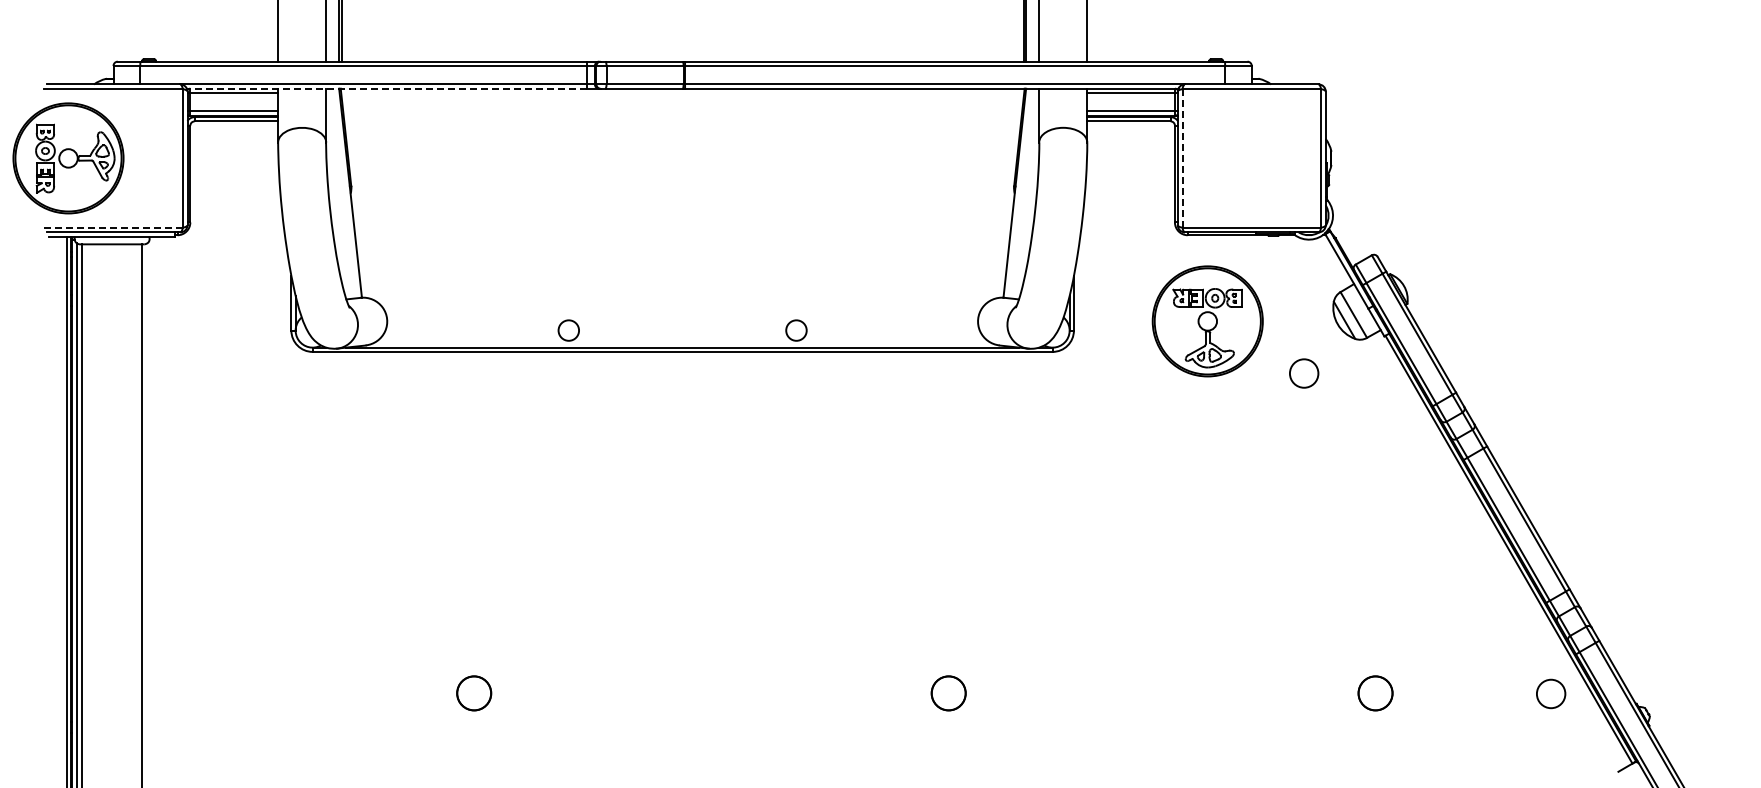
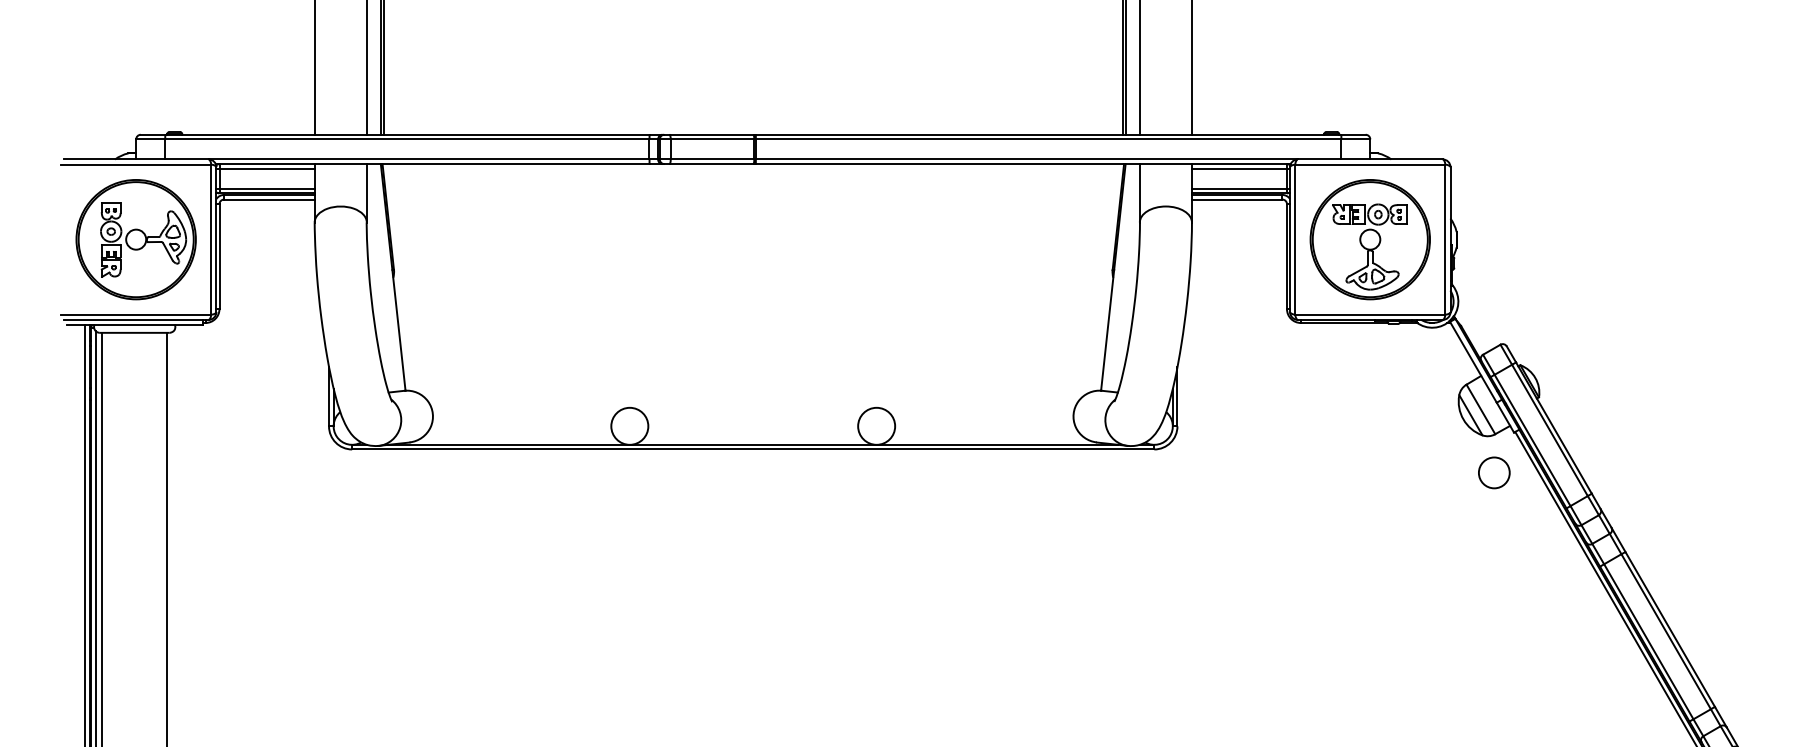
line: (386, 88) -> (432, 163), dashed -> solid
part: (68, 158) -> (136, 239), moved
line: (1182, 158) -> (1295, 239), dashed -> solid
line: (114, 227) -> (137, 314), dashed -> solid
part: (1207, 321) -> (1369, 239), moved
circle: (568, 330) -> (629, 426), size x1.67
circle: (796, 330) -> (876, 426), size x1.67
circle: (1304, 373) -> (1494, 472), moved

